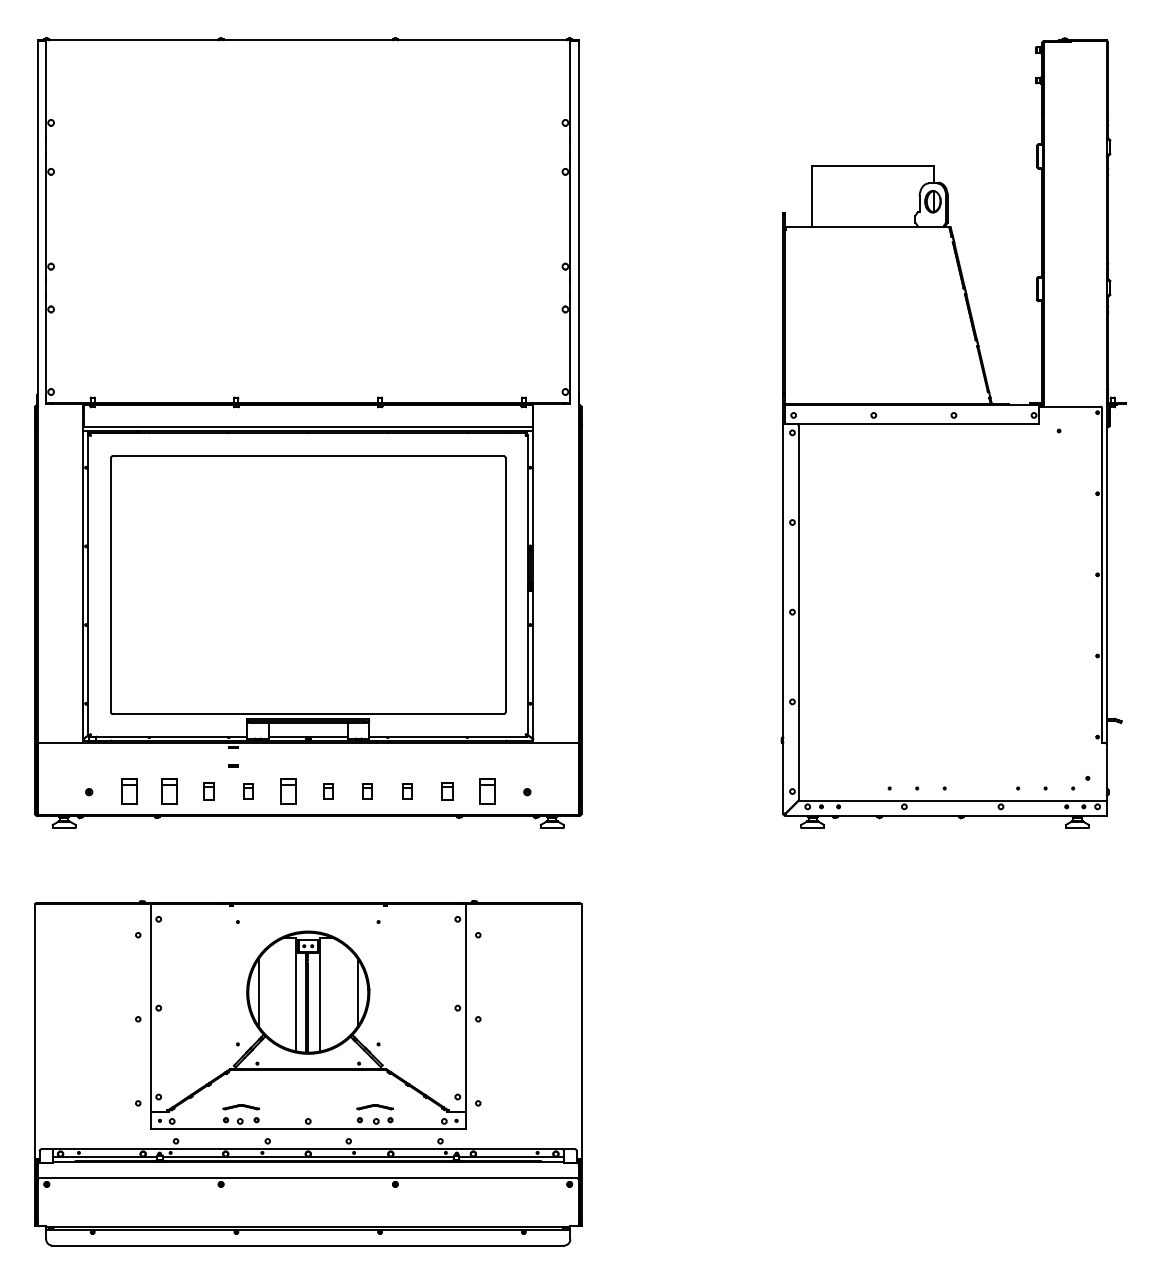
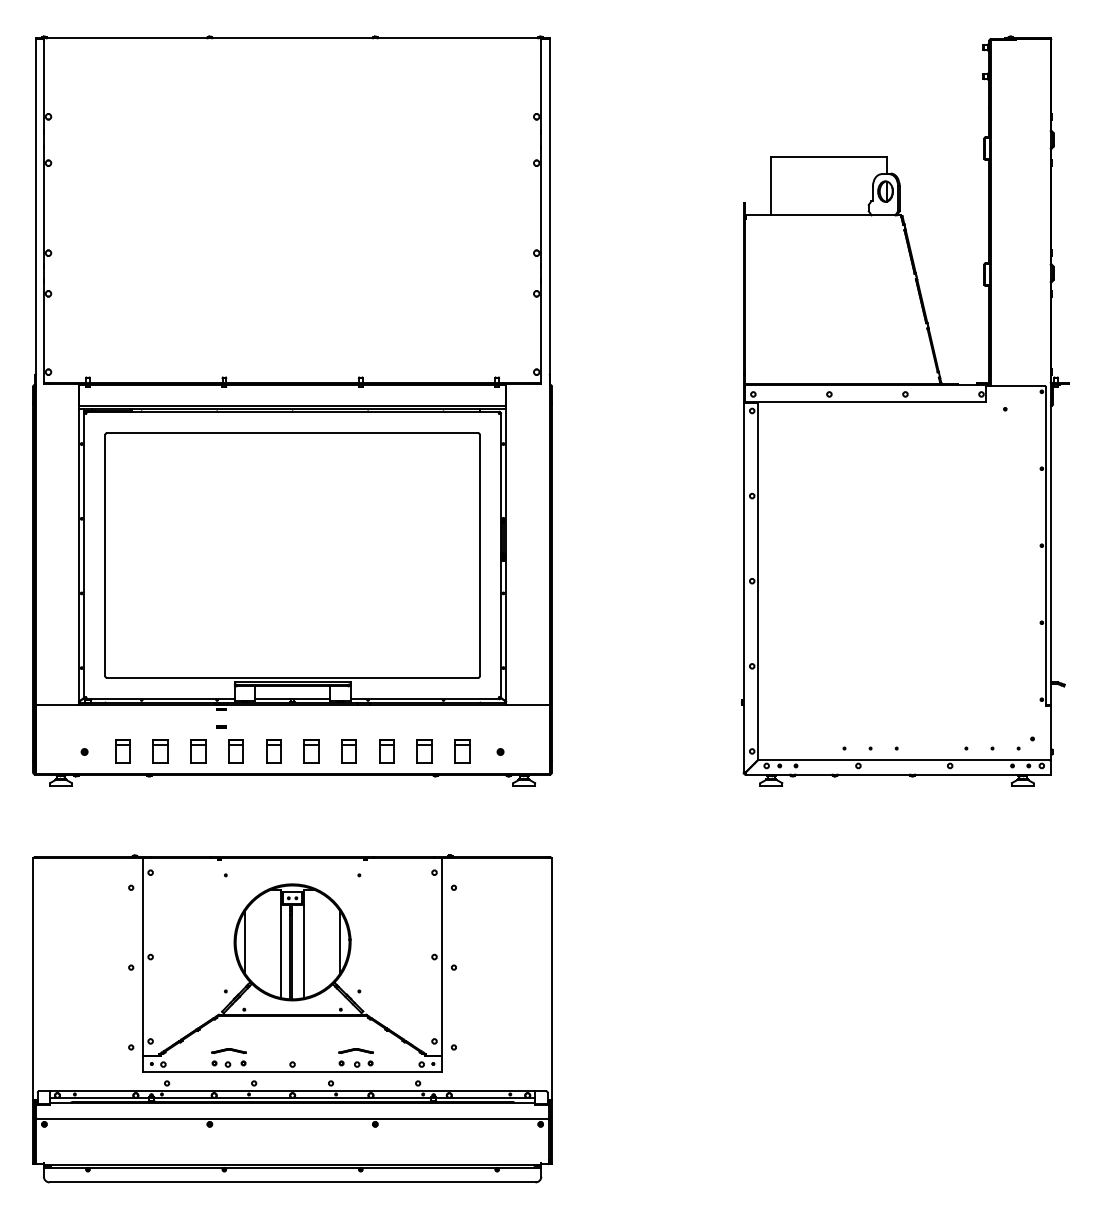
part: (209, 791) -> (198, 751), size x1.43
part: (248, 791) -> (235, 751), size x1.67
part: (328, 791) -> (311, 751), size x1.67
part: (367, 791) -> (348, 751), size x1.67
part: (407, 791) -> (386, 751), size x1.67
part: (447, 791) -> (424, 751), size x1.43

